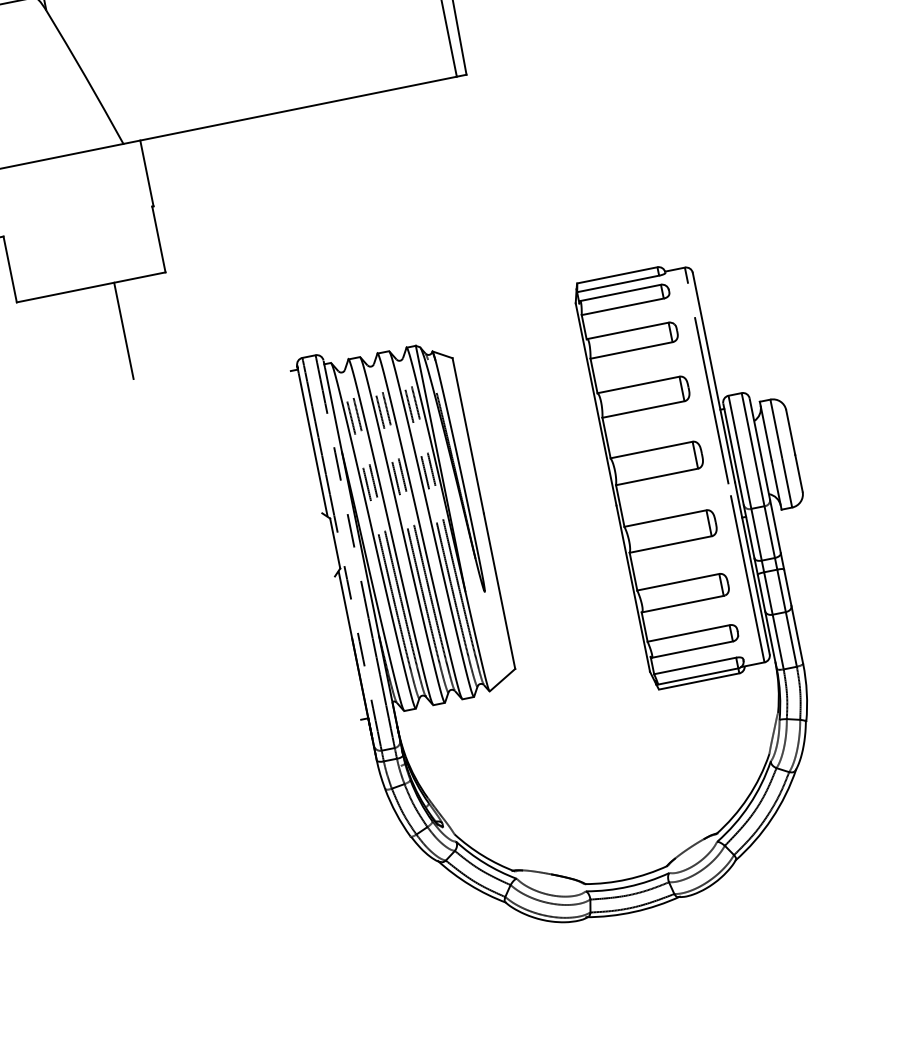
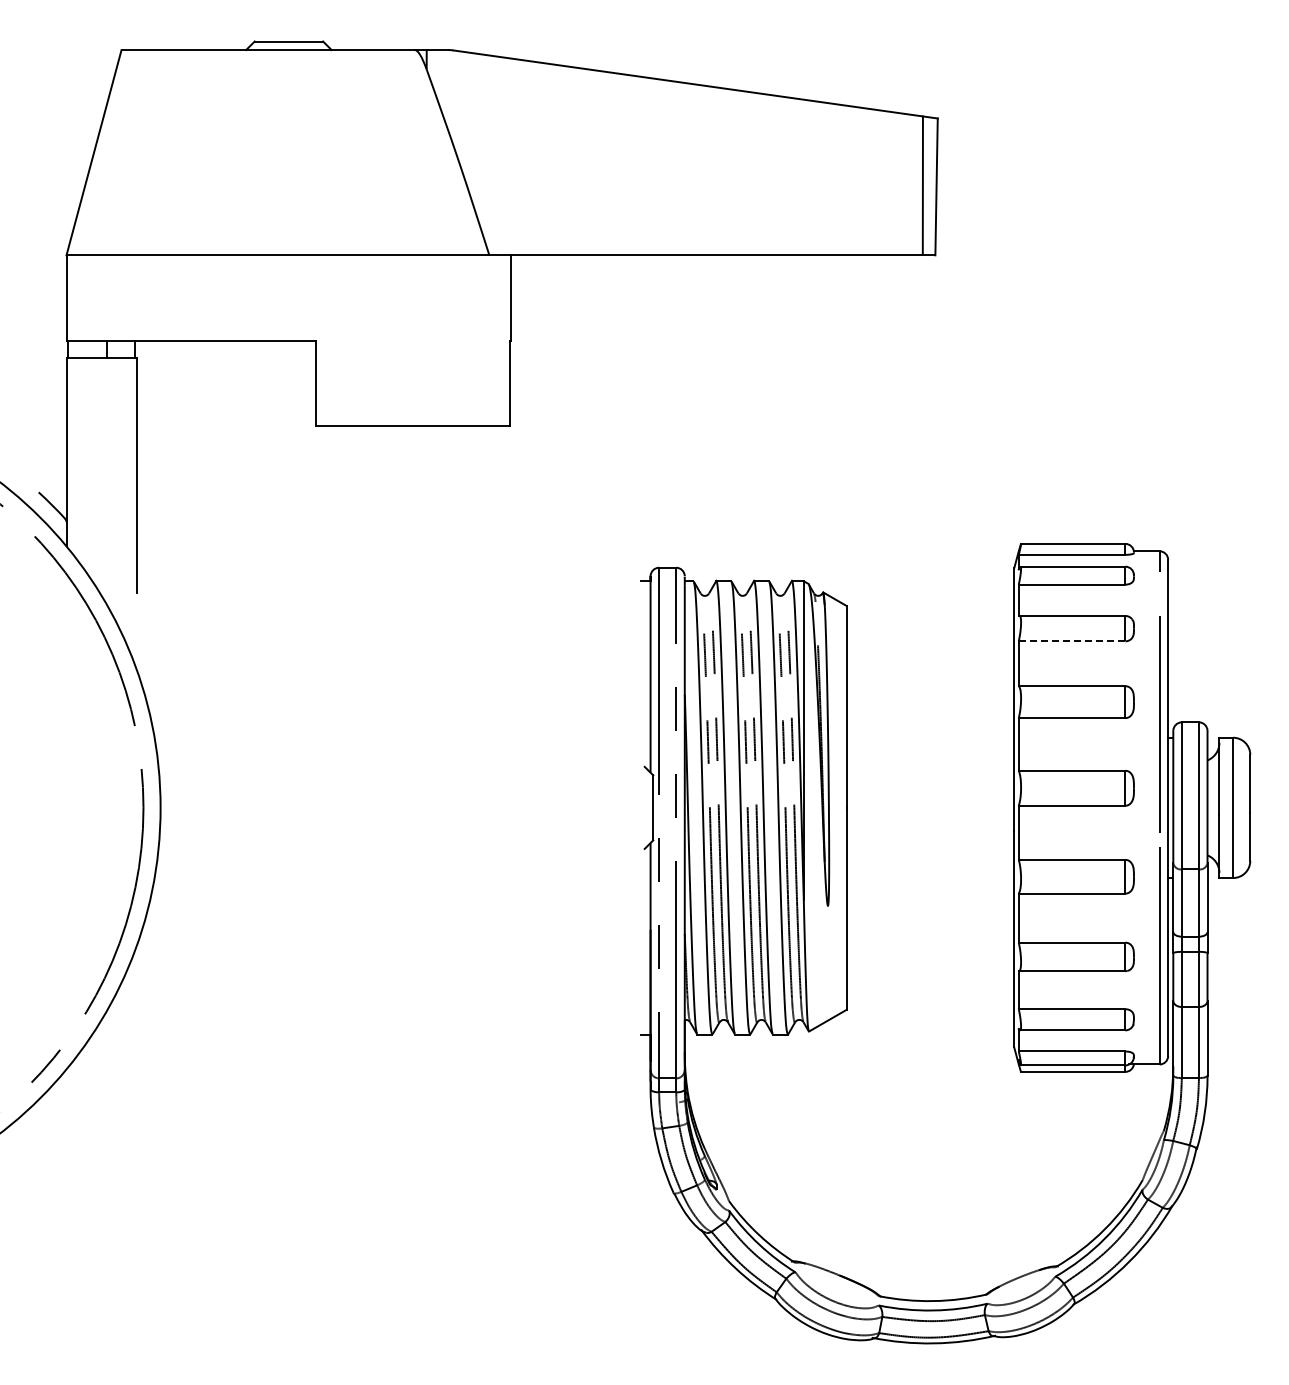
line: (123, 330) -> (442, 488), removed
line: (631, 350) -> (1071, 641), solid -> dashed

